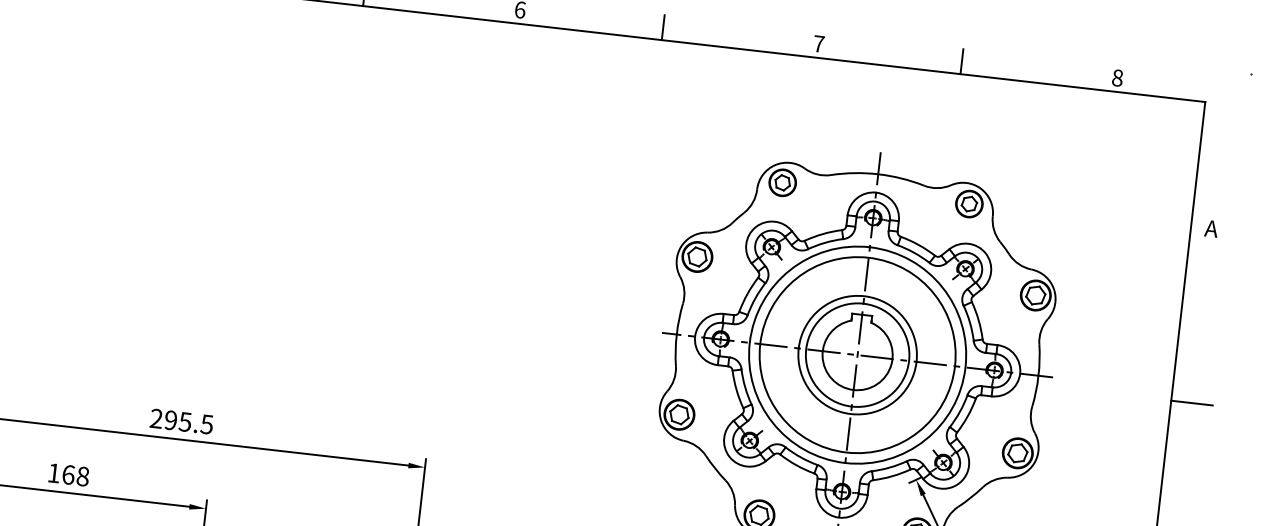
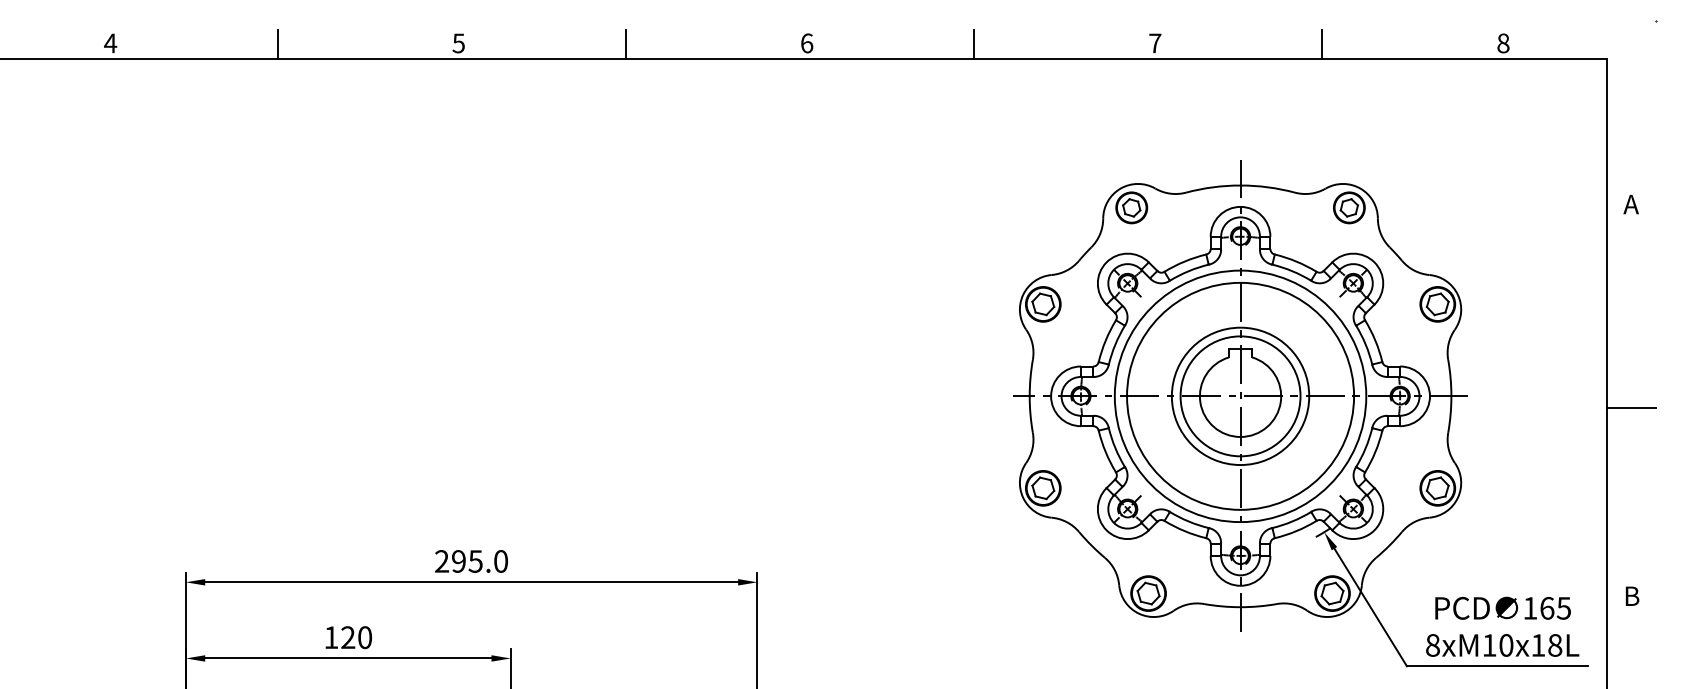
text: (206, 424) -> (500, 561), 295.5 -> 295.0
text: (75, 475) -> (356, 637), 168 -> 120

